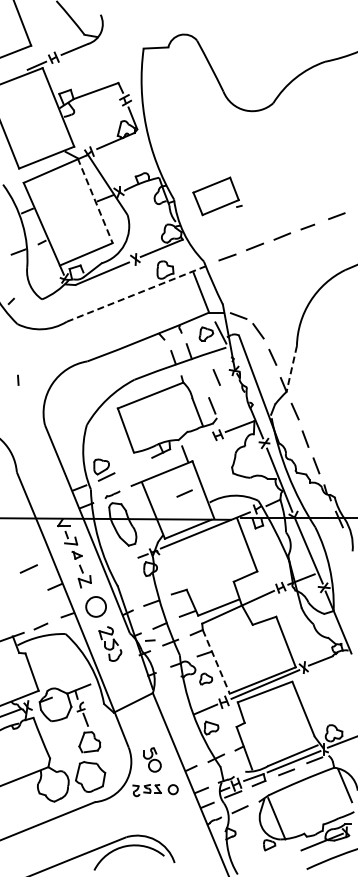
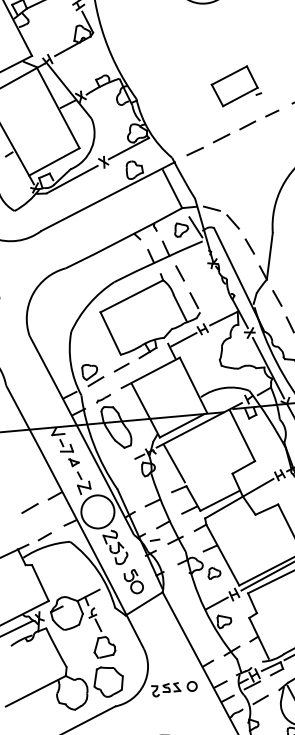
part: (217, 196) -> (236, 86), moved
line: (95, 200) -> (58, 107), dashed -> solid
line: (136, 293) -> (108, 196), dashed -> solid
line: (291, 368) -> (269, 255), dashed -> solid
line: (216, 377) -> (179, 273), moved
line: (198, 443) -> (184, 339), added
line: (184, 493) -> (121, 367), moved
line: (176, 565) -> (173, 462), added
line: (28, 568) -> (29, 508), moved
circle: (95, 606) -> (97, 511), size x1.67
line: (216, 661) -> (222, 554), dashed -> solid
part: (152, 759) -> (134, 581), moved

